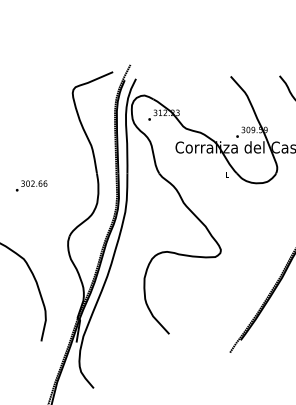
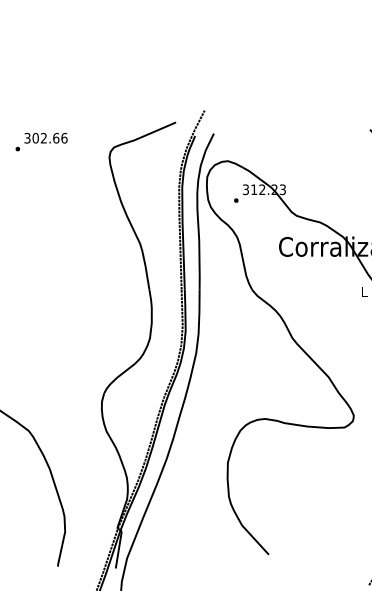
text: (31, 185) -> (41, 141), moved

